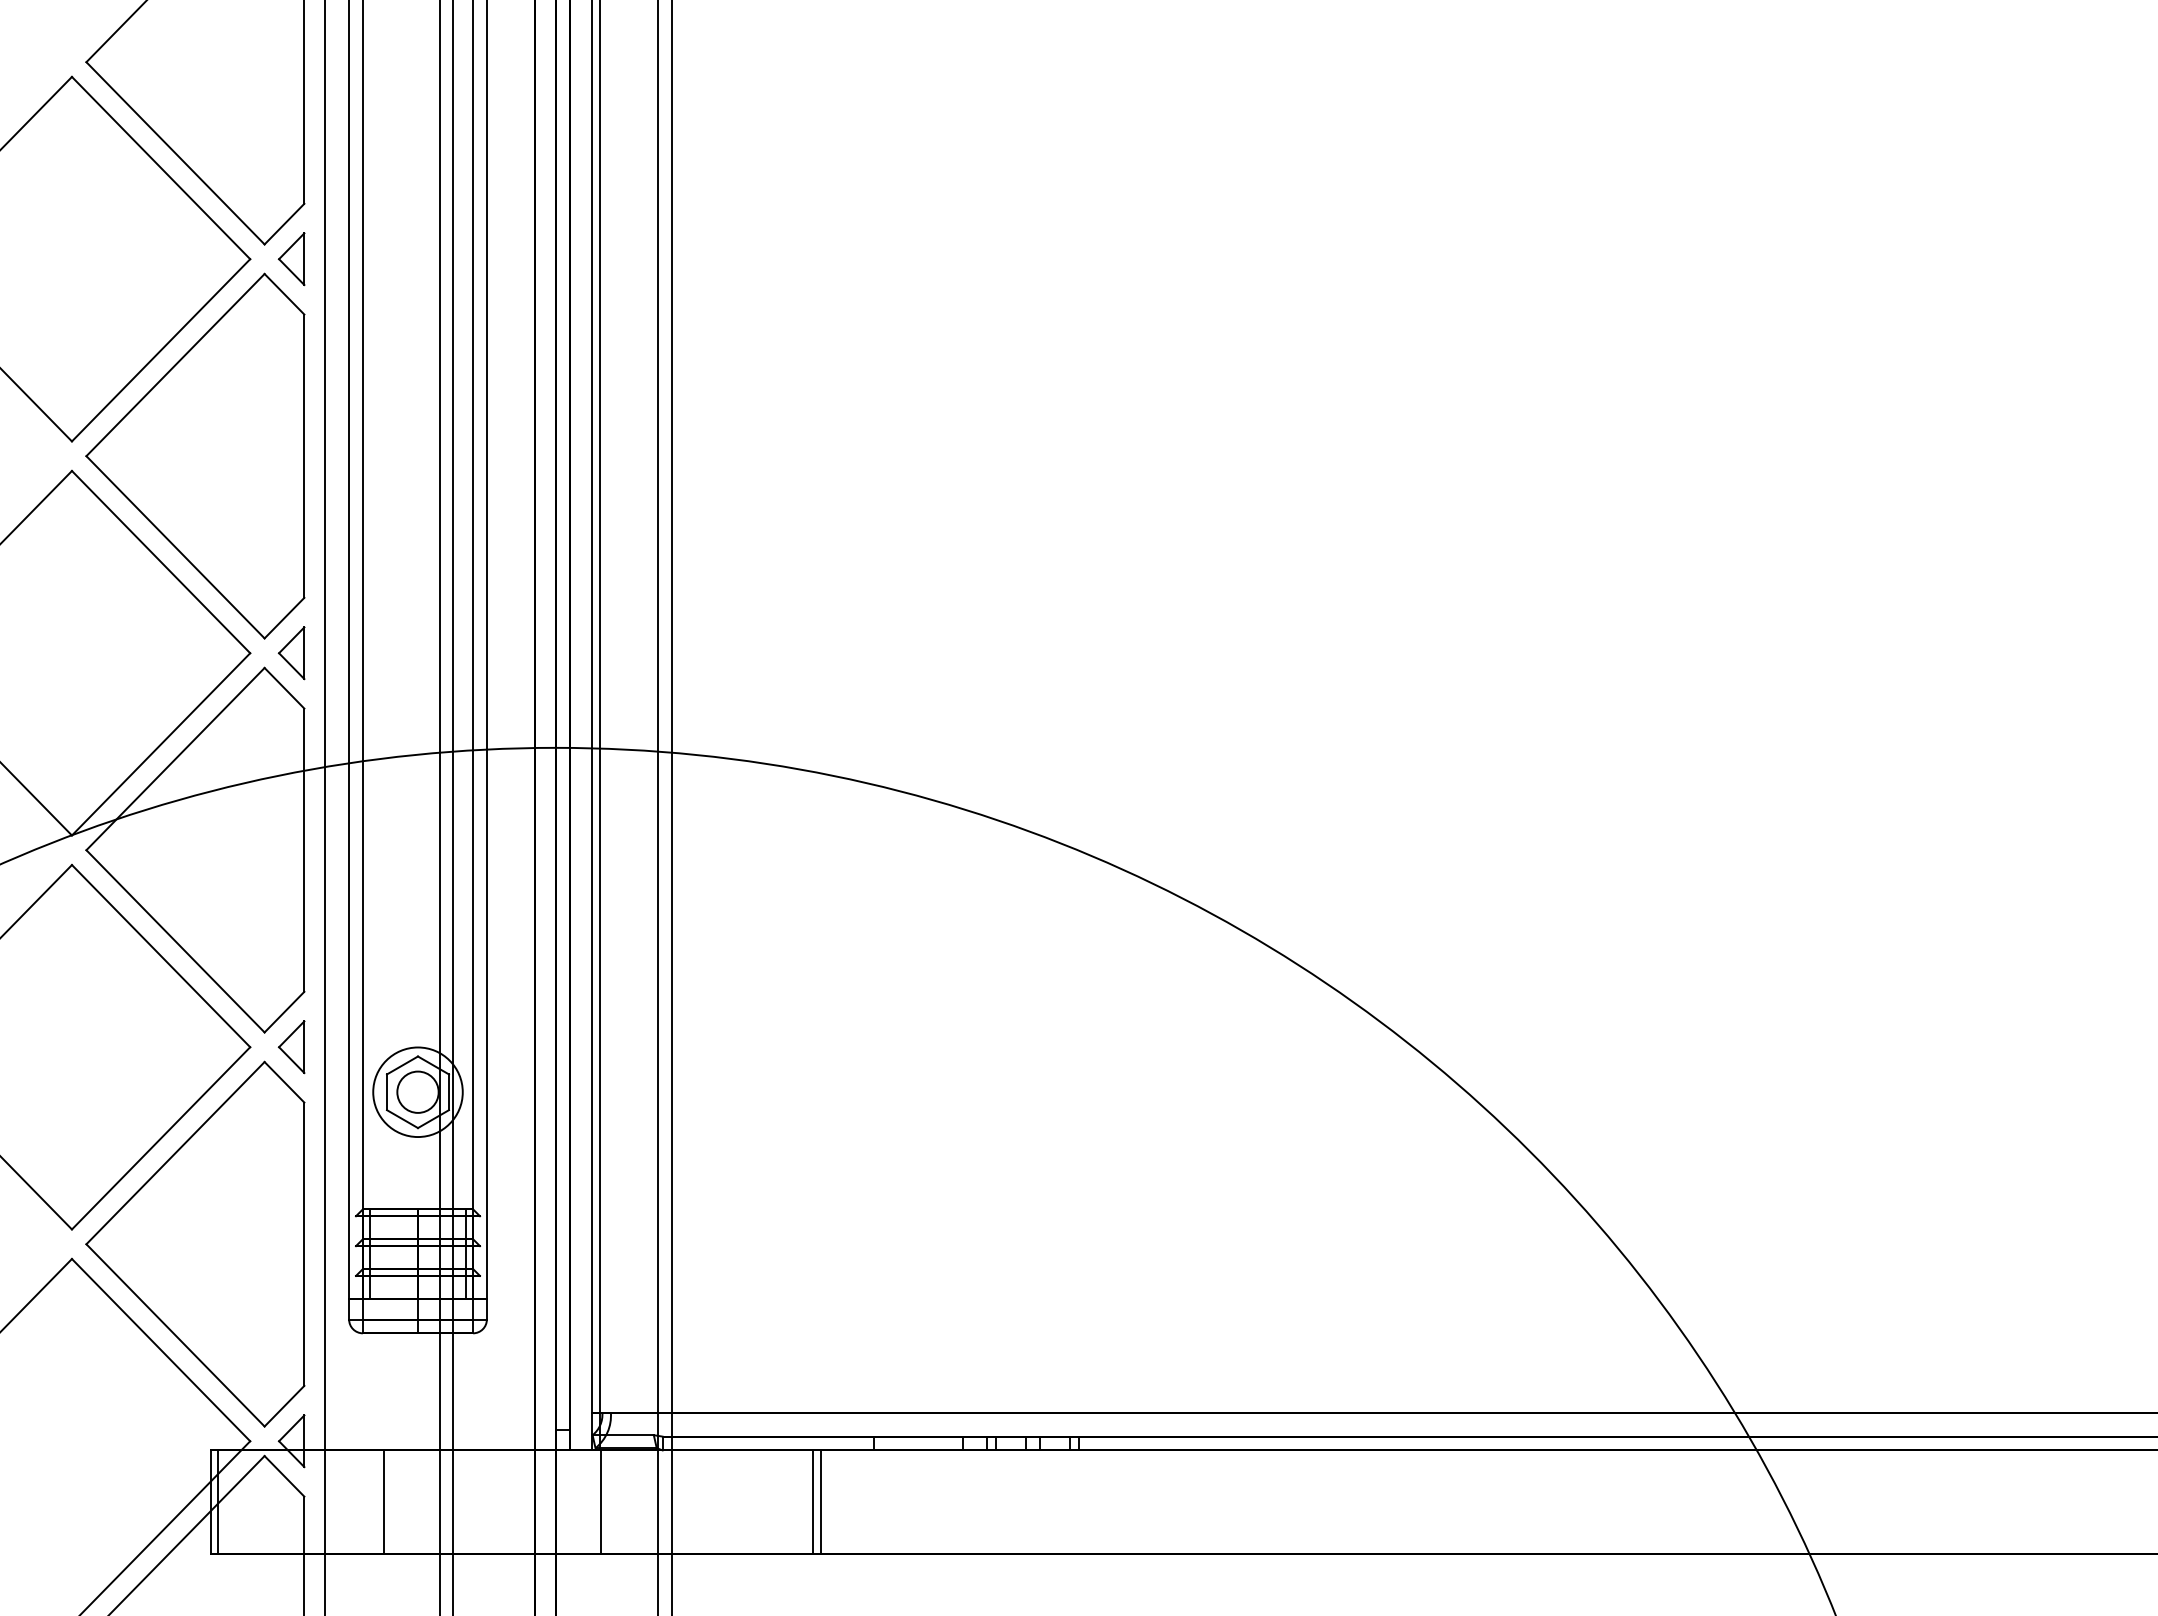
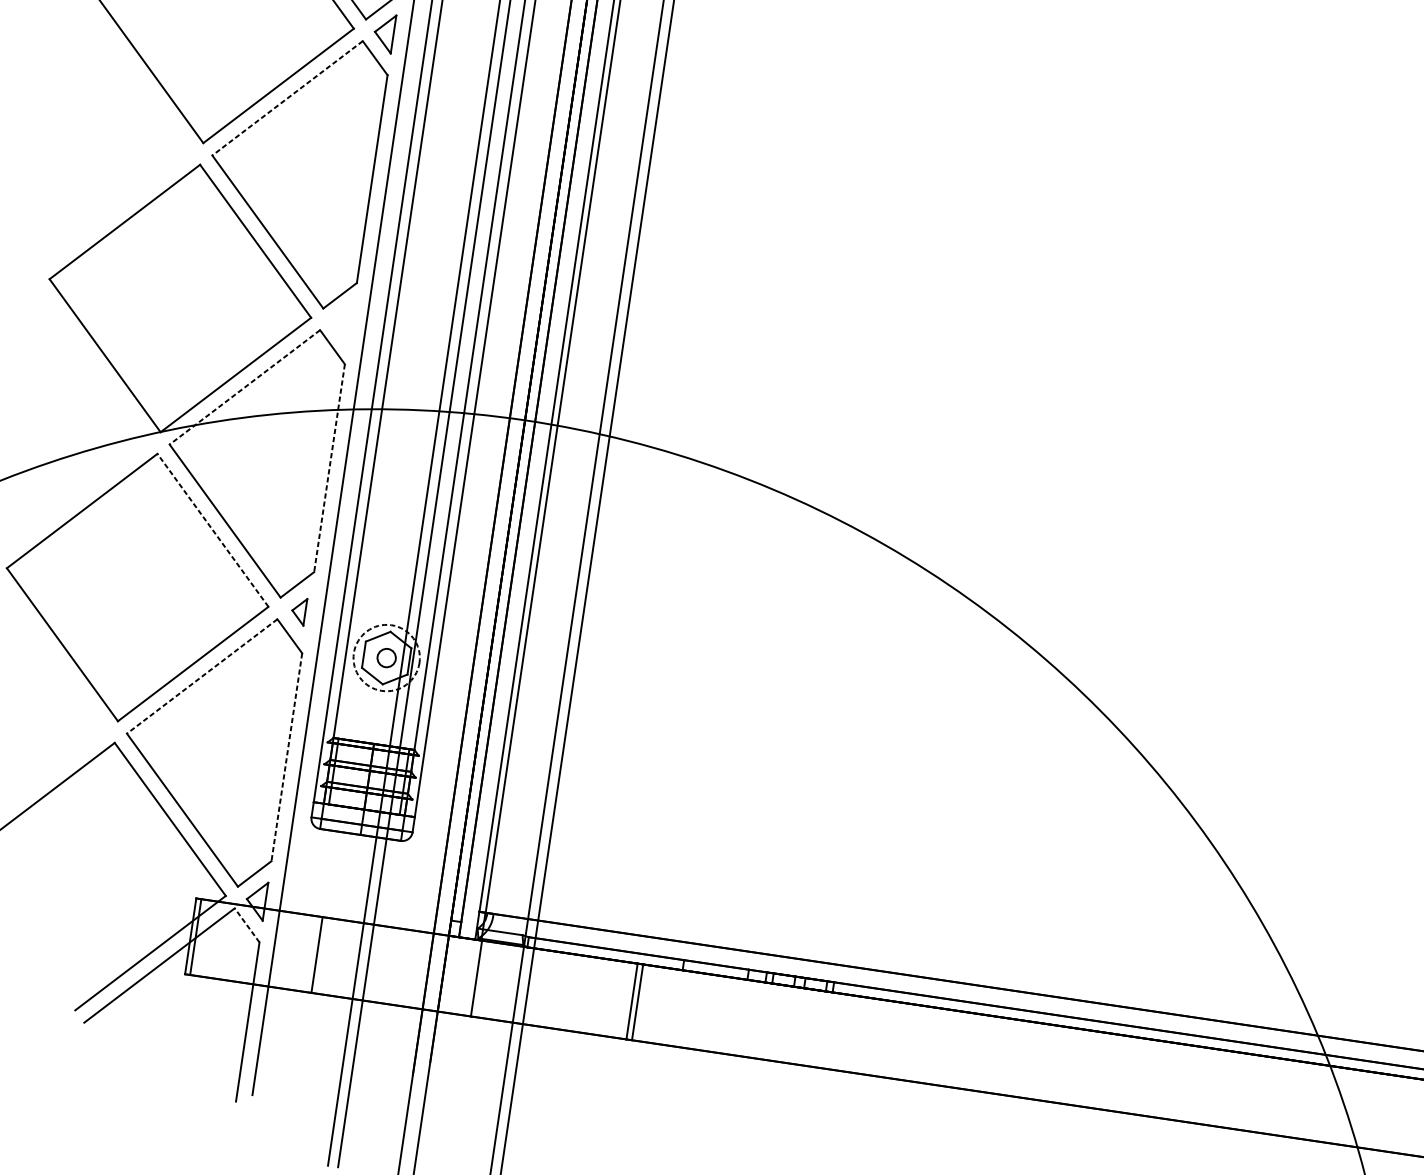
line: (175, 365) -> (287, 98), solid -> dashed
part: (291, 653) -> (341, 322), removed
line: (175, 759) -> (244, 387), solid -> dashed
line: (304, 850) -> (329, 468), solid -> dashed
line: (160, 955) -> (212, 529), solid -> dashed
part: (291, 1047) -> (298, 611), size x0.7
circle: (417, 1091) -> (386, 657), size x0.6
circle: (417, 1092) -> (386, 658), solid -> dashed
line: (175, 1153) -> (202, 676), solid -> dashed
line: (304, 1244) -> (286, 757), solid -> dashed
line: (284, 1475) -> (247, 924), solid -> dashed

